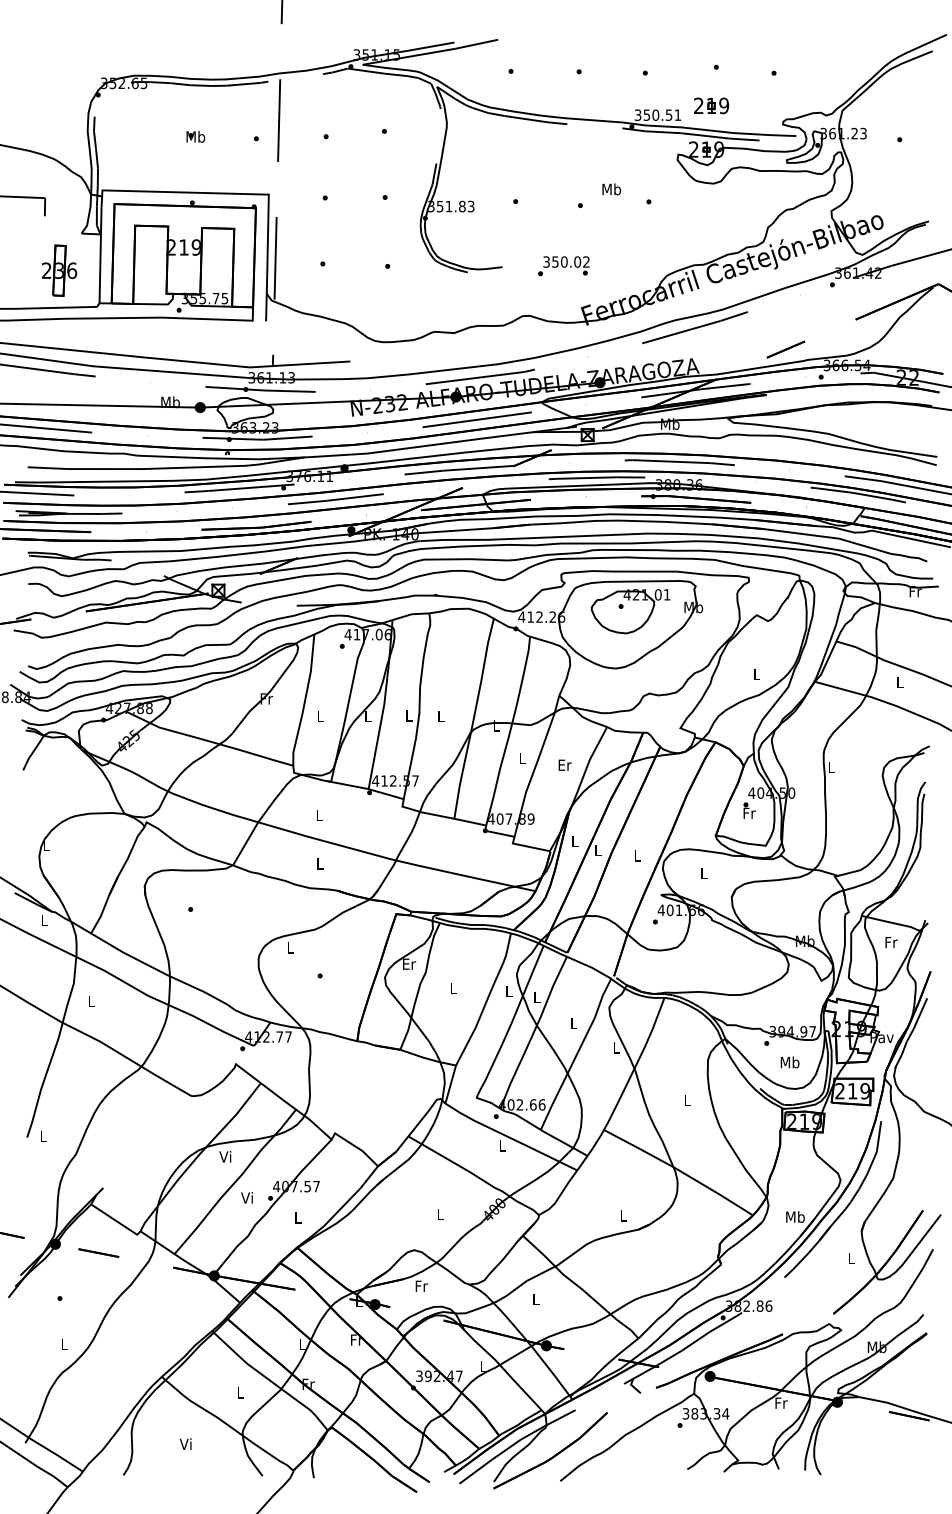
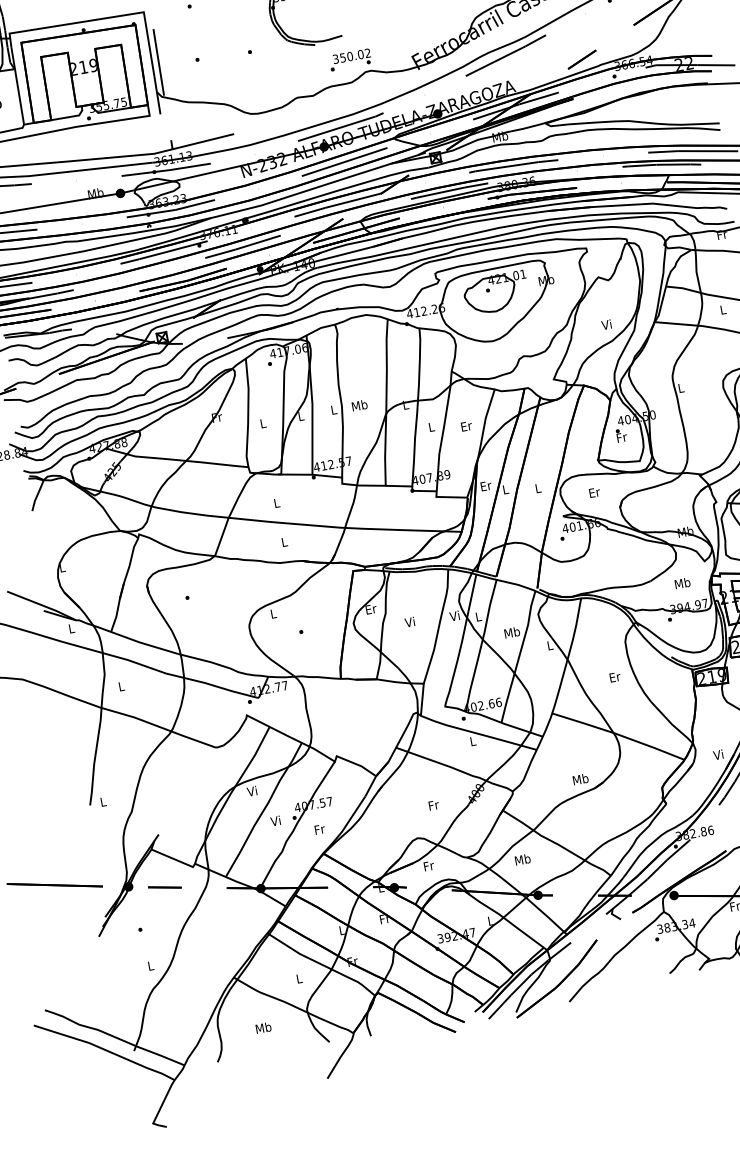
text: (563, 266) -> (350, 60), moved
text: (755, 673) -> (605, 324), L -> Vi
text: (440, 716) -> (359, 405), L -> Mb
text: (574, 841) -> (485, 486), L -> Er
text: (704, 873) -> (594, 492), L -> Er
text: (452, 988) -> (409, 622), L -> Vi
text: (508, 990) -> (454, 615), L -> Vi
text: (573, 1023) -> (511, 632), L -> Mb
text: (789, 1062) -> (682, 583), moved
text: (687, 1100) -> (614, 677), L -> Er
text: (441, 1213) -> (434, 804), L -> Fr
text: (623, 1215) -> (580, 779), L -> Mb
text: (795, 1216) -> (718, 754), Mb -> Vi
text: (298, 1217) -> (319, 829), L -> Fr
text: (535, 1299) -> (522, 859), L -> Mb
text: (186, 1444) -> (263, 1028), Vi -> Mb

